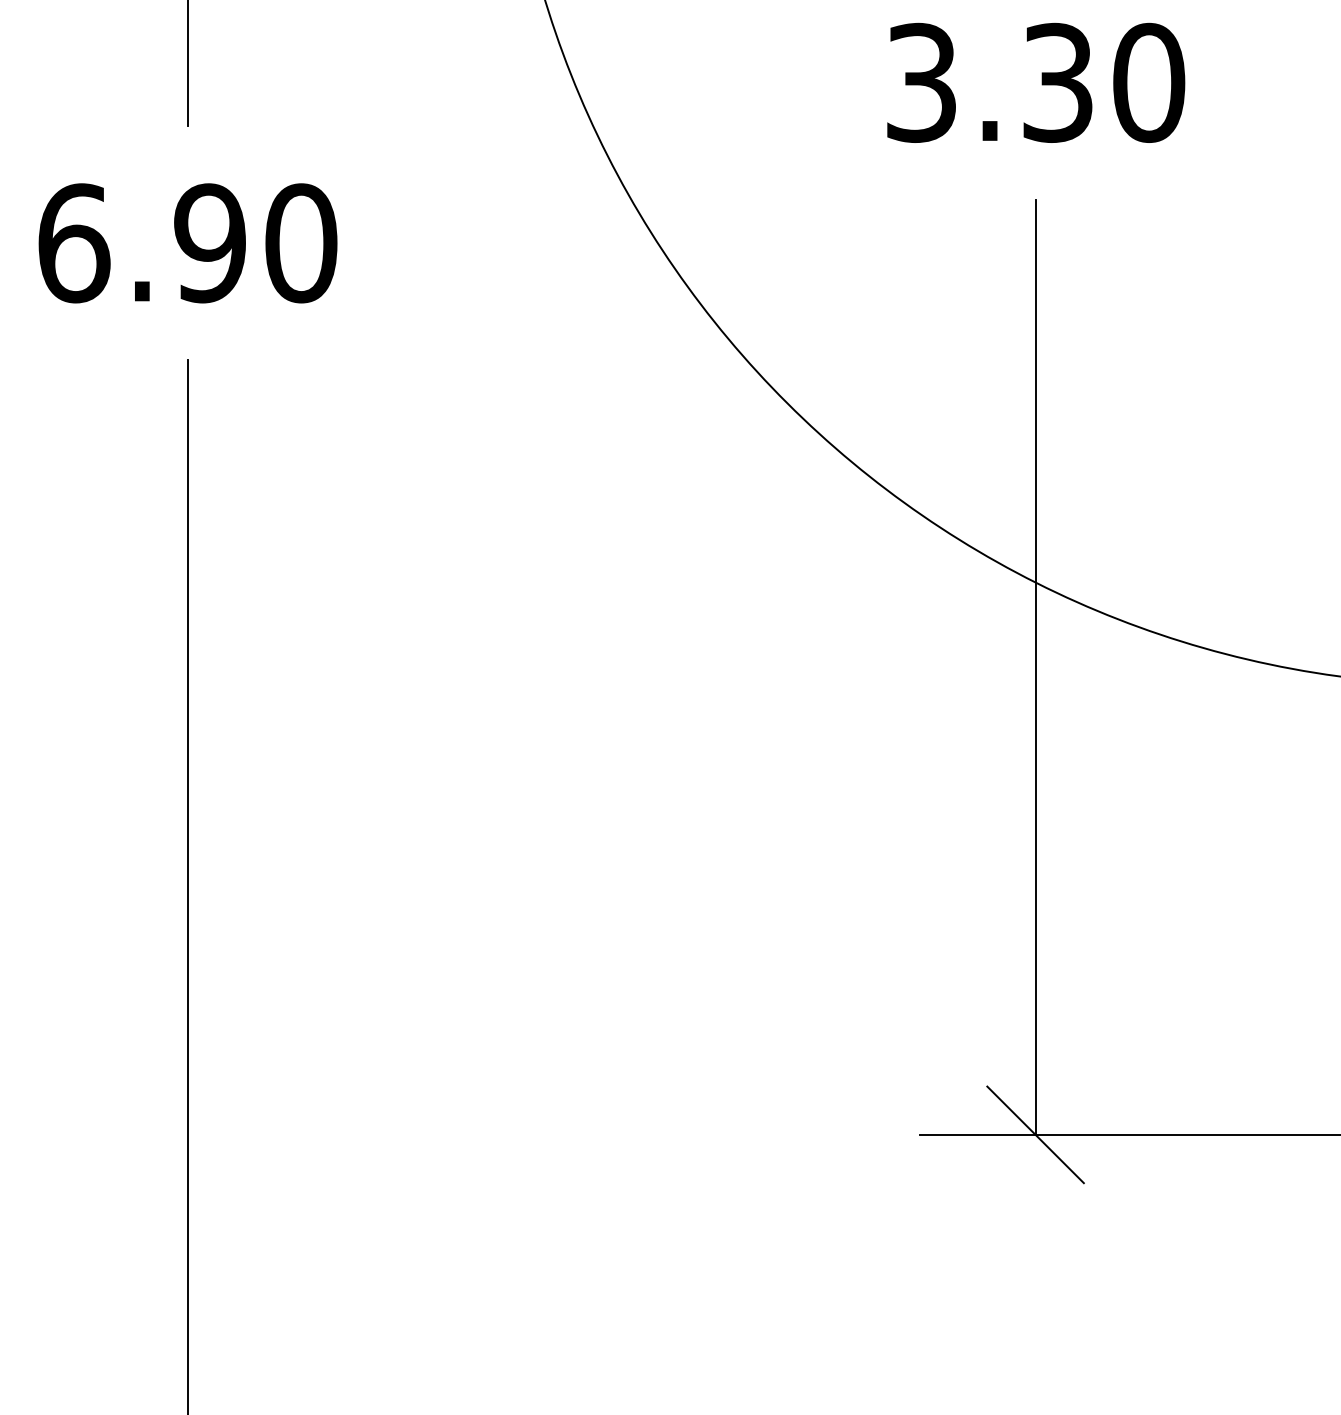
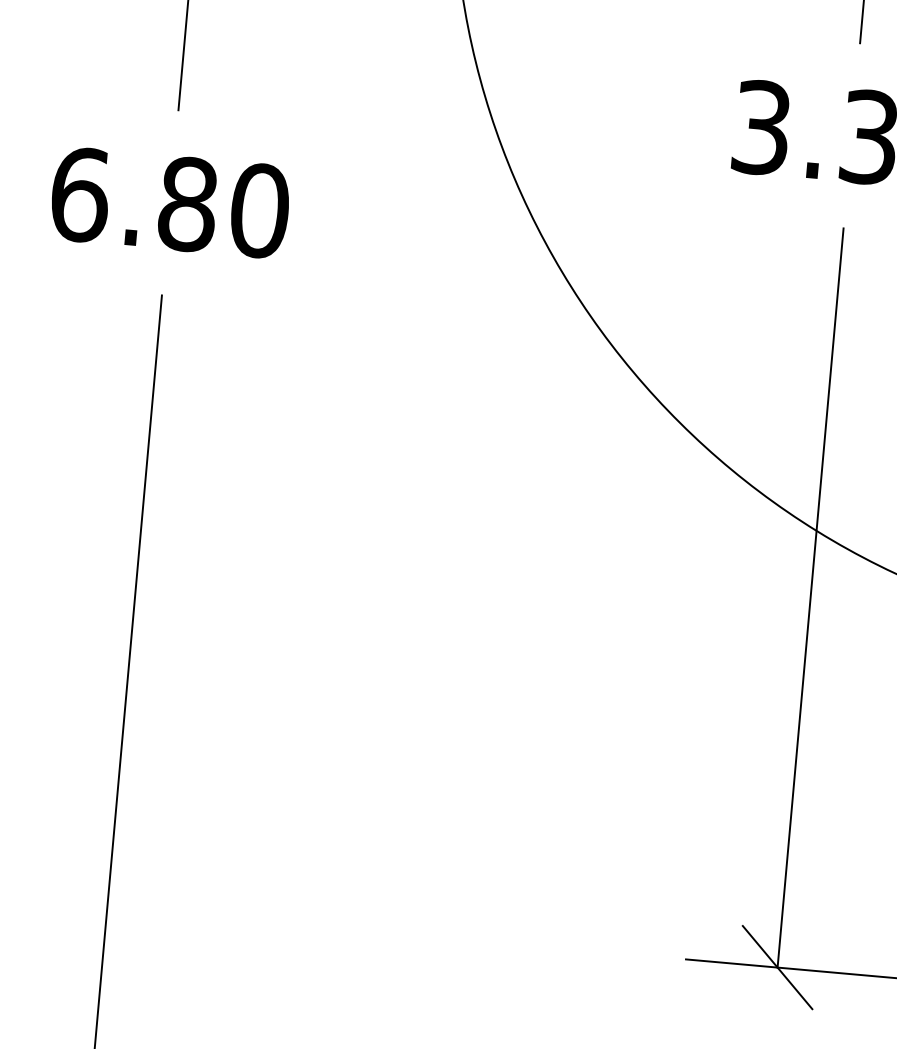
text: (210, 243) -> (188, 204), 6.90 -> 6.80

